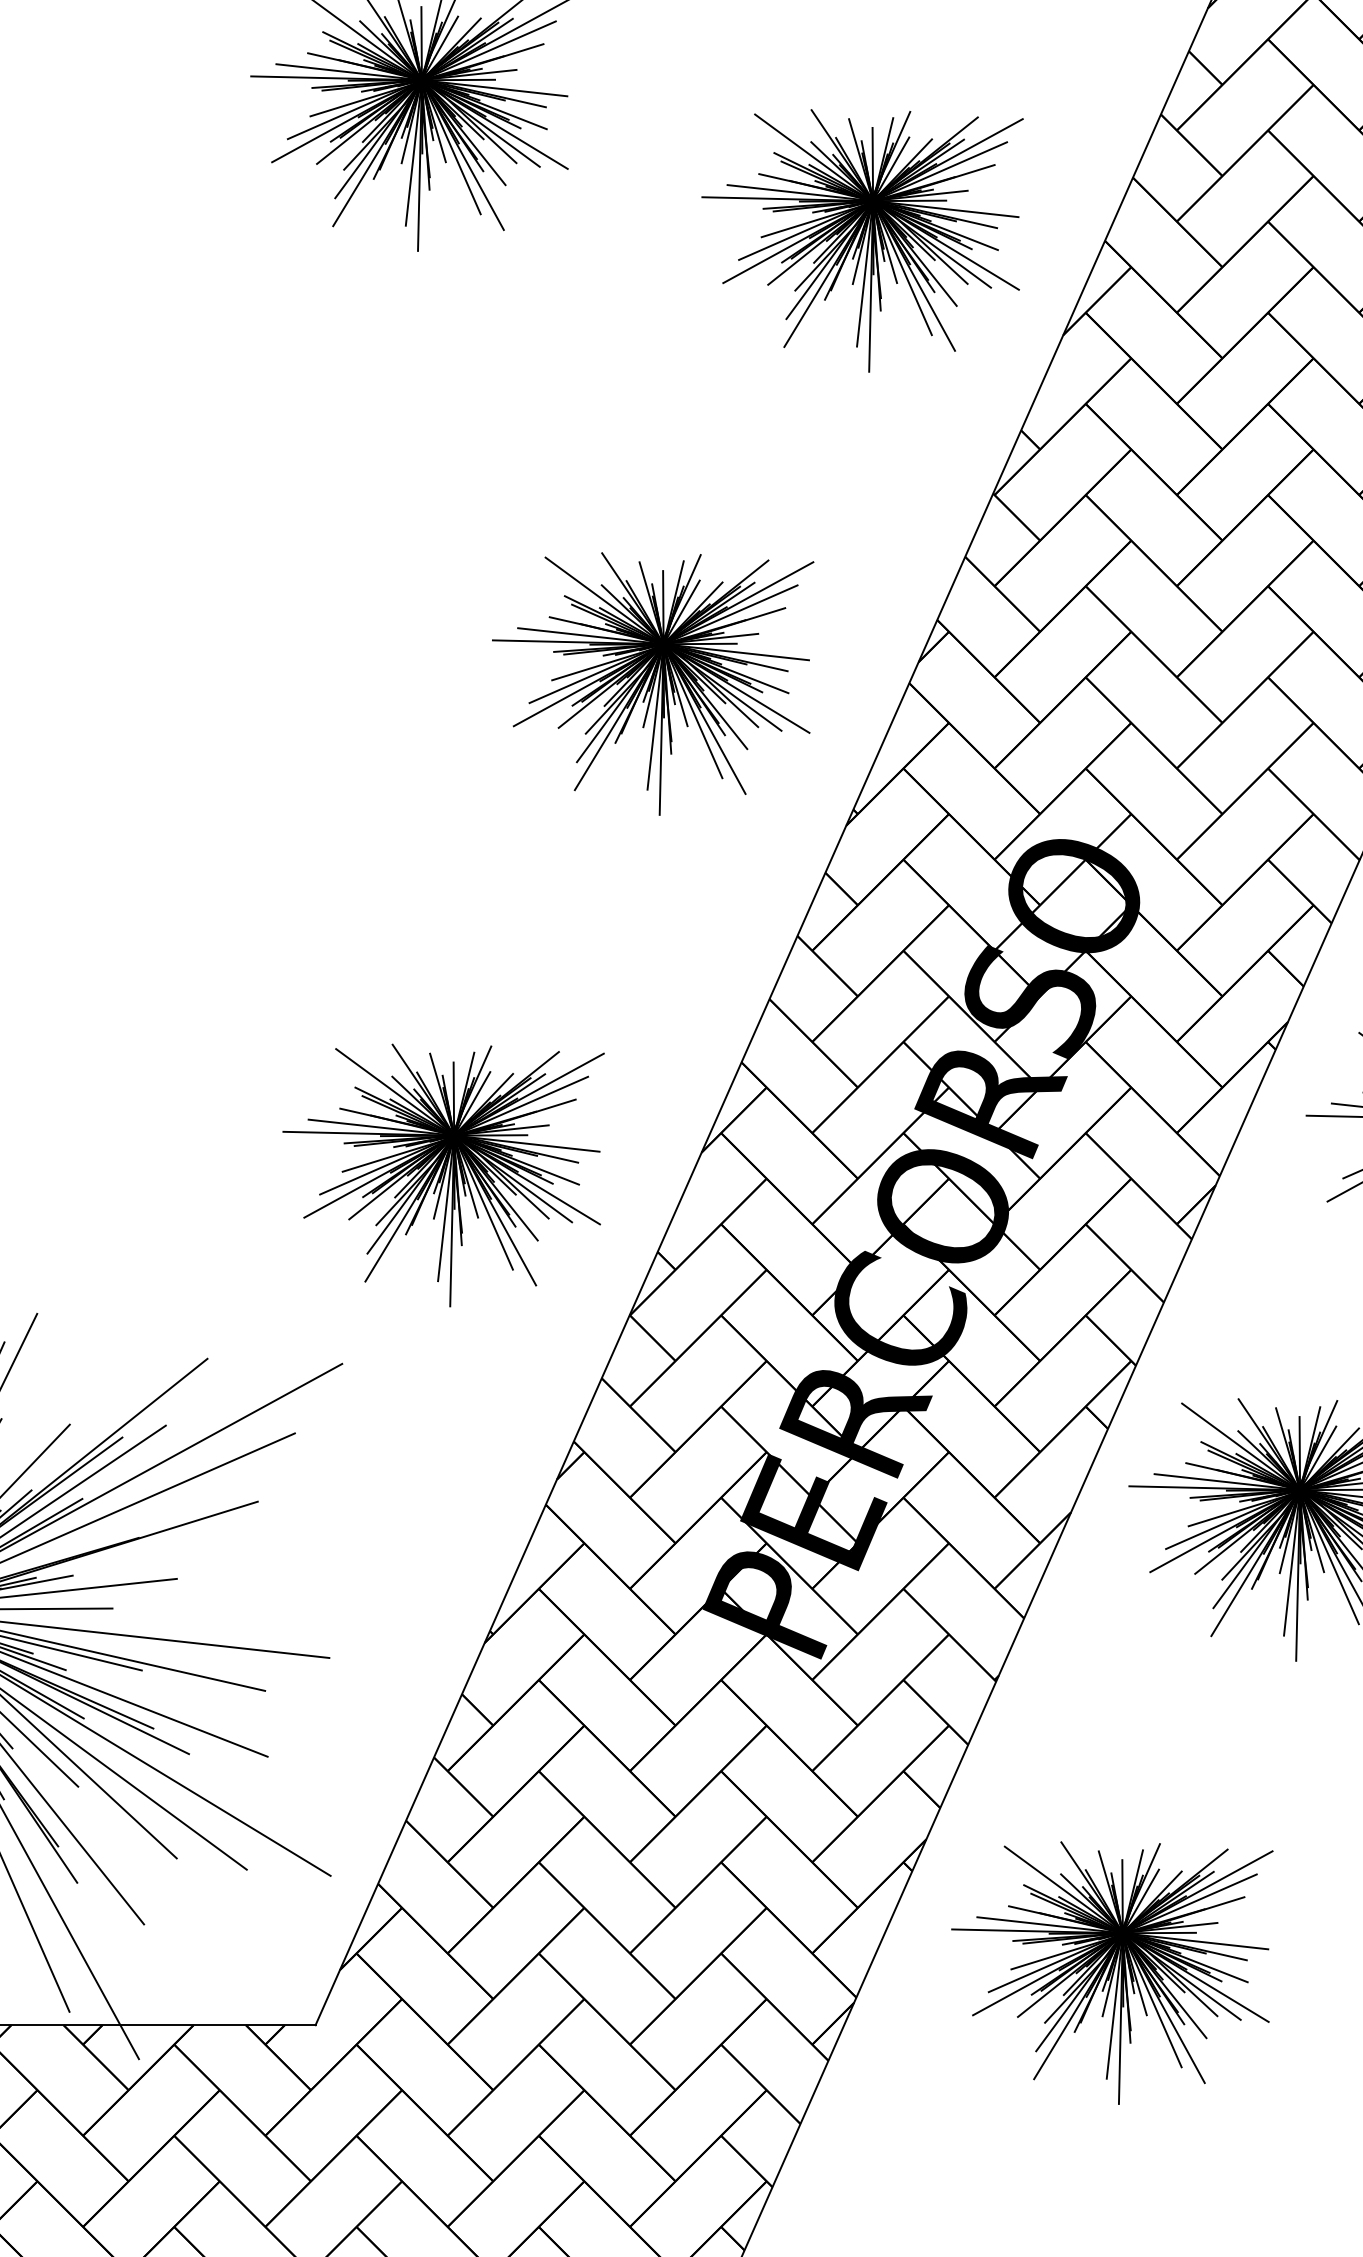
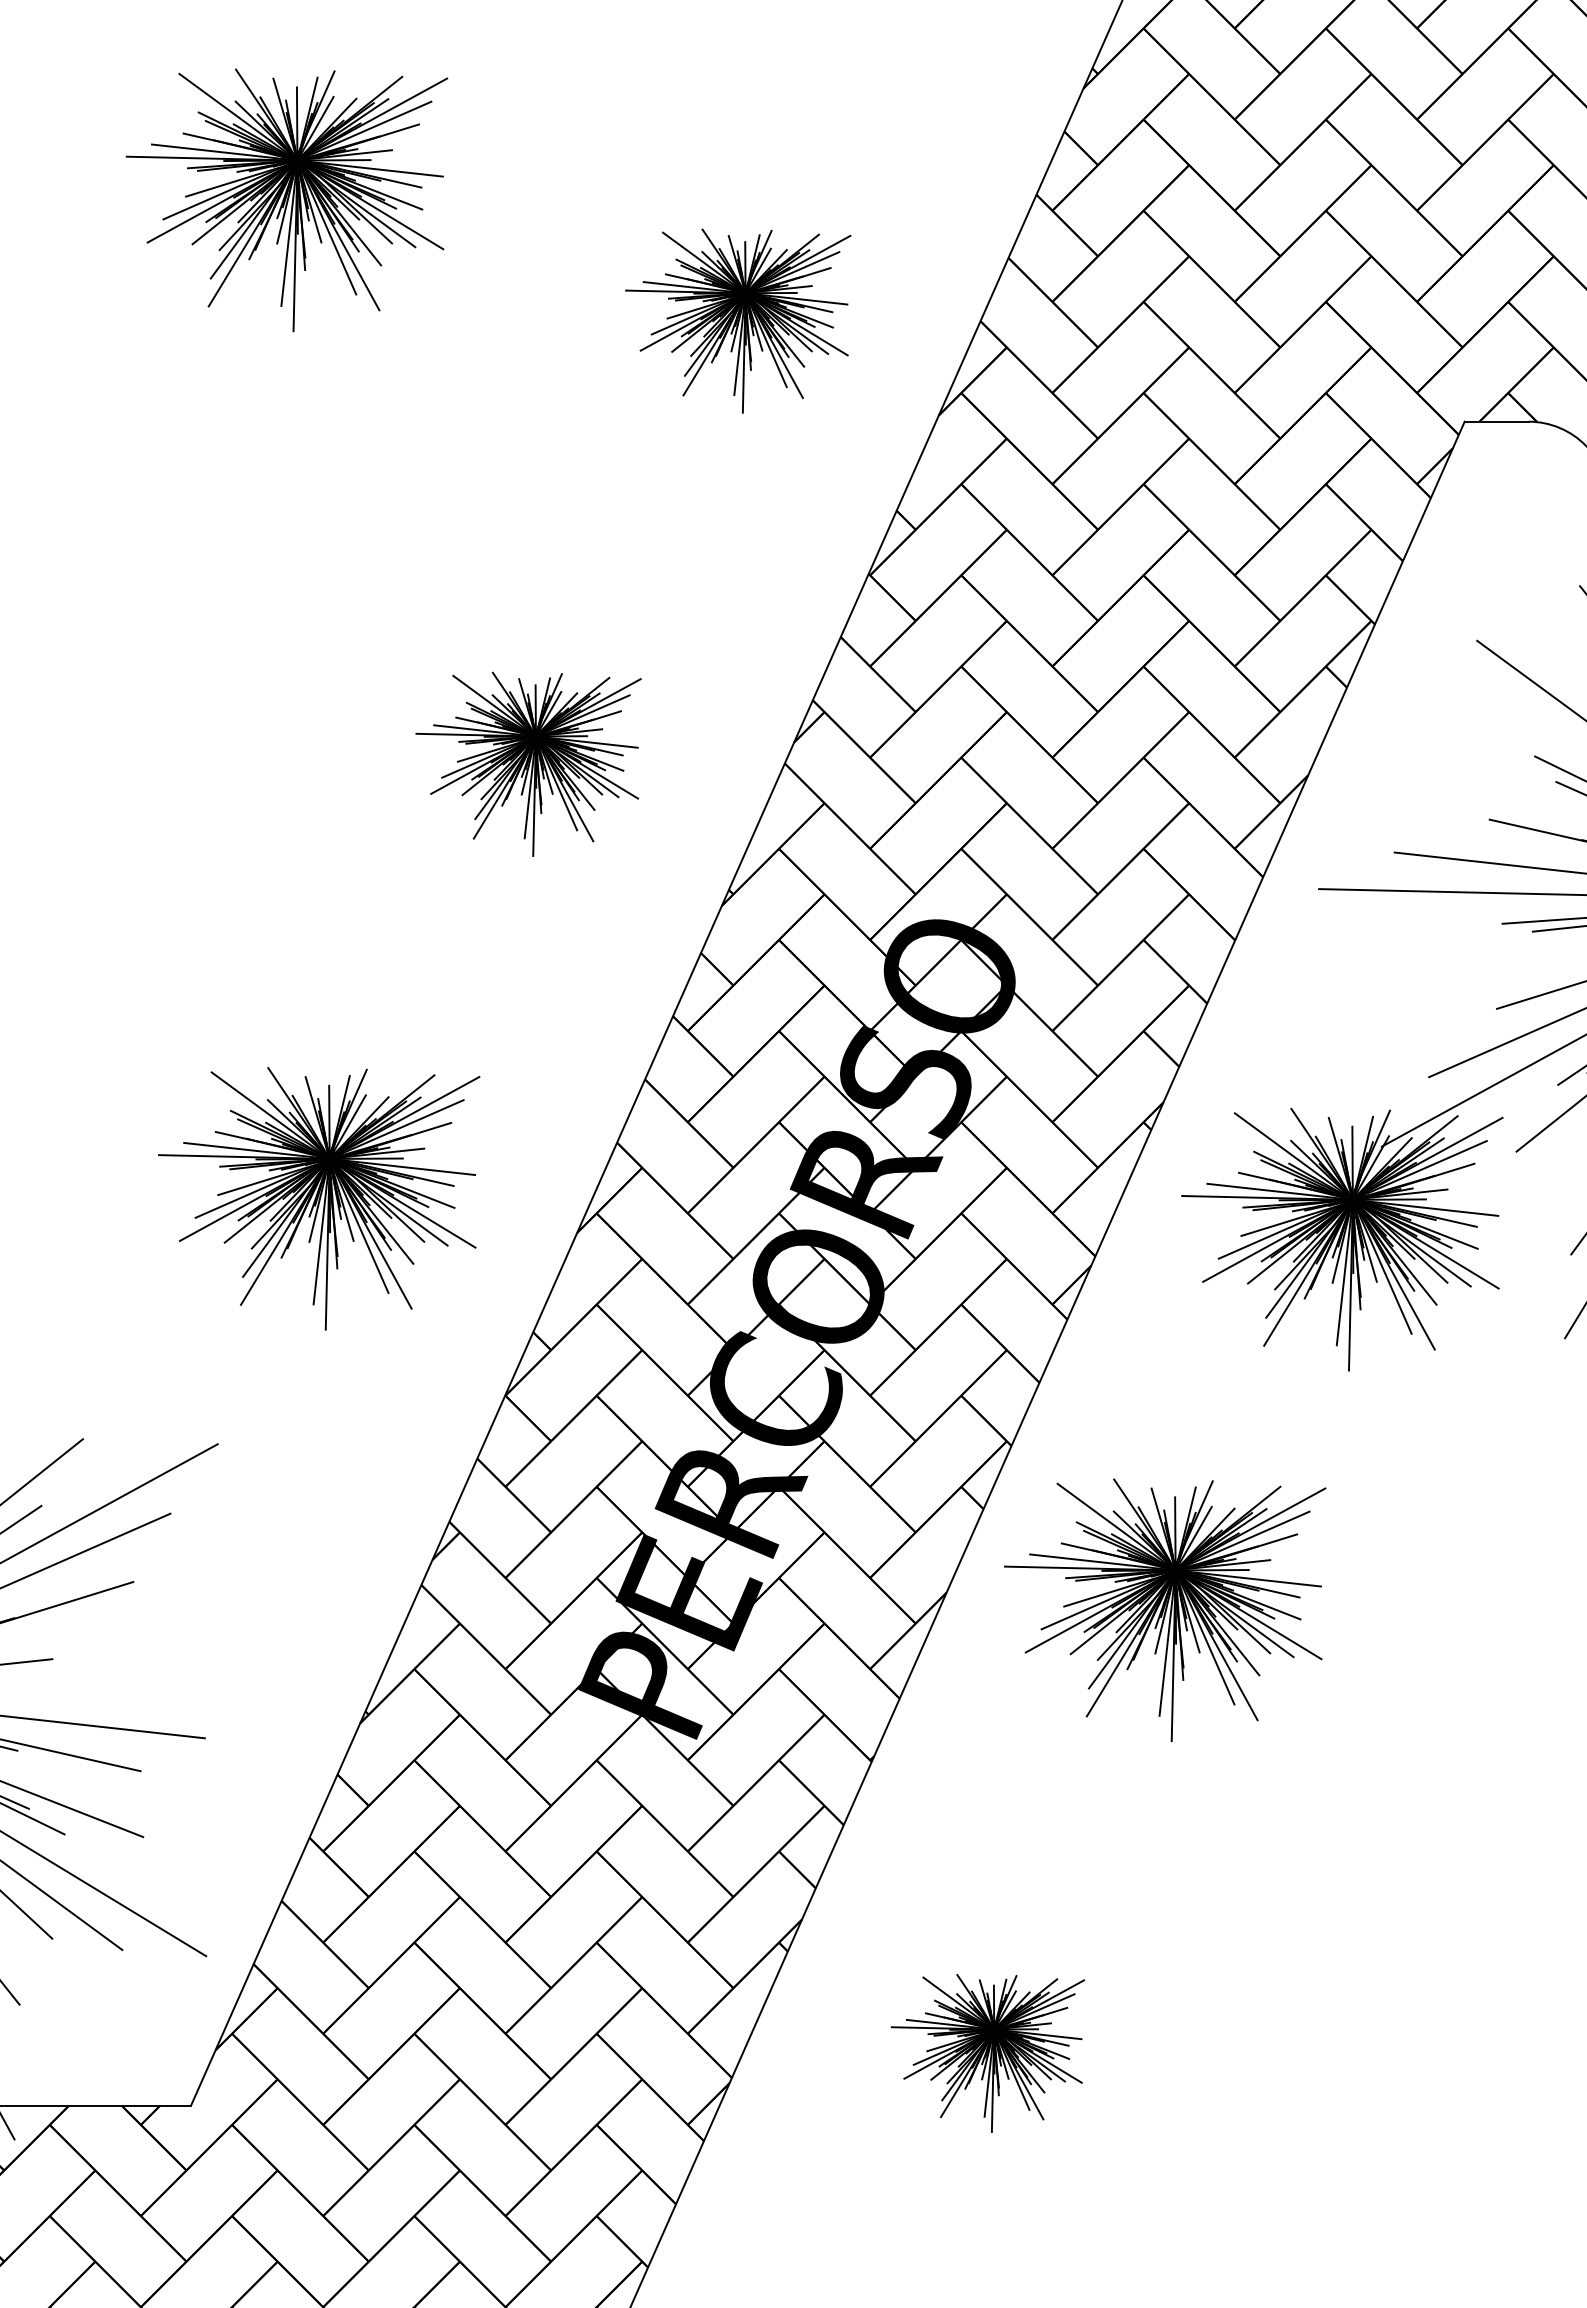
part: (862, 240) -> (738, 320), size x0.7
part: (652, 684) -> (528, 764), size x0.7
part: (443, 1175) -> (319, 1198), moved
part: (1111, 1973) -> (987, 2053), size x0.6

